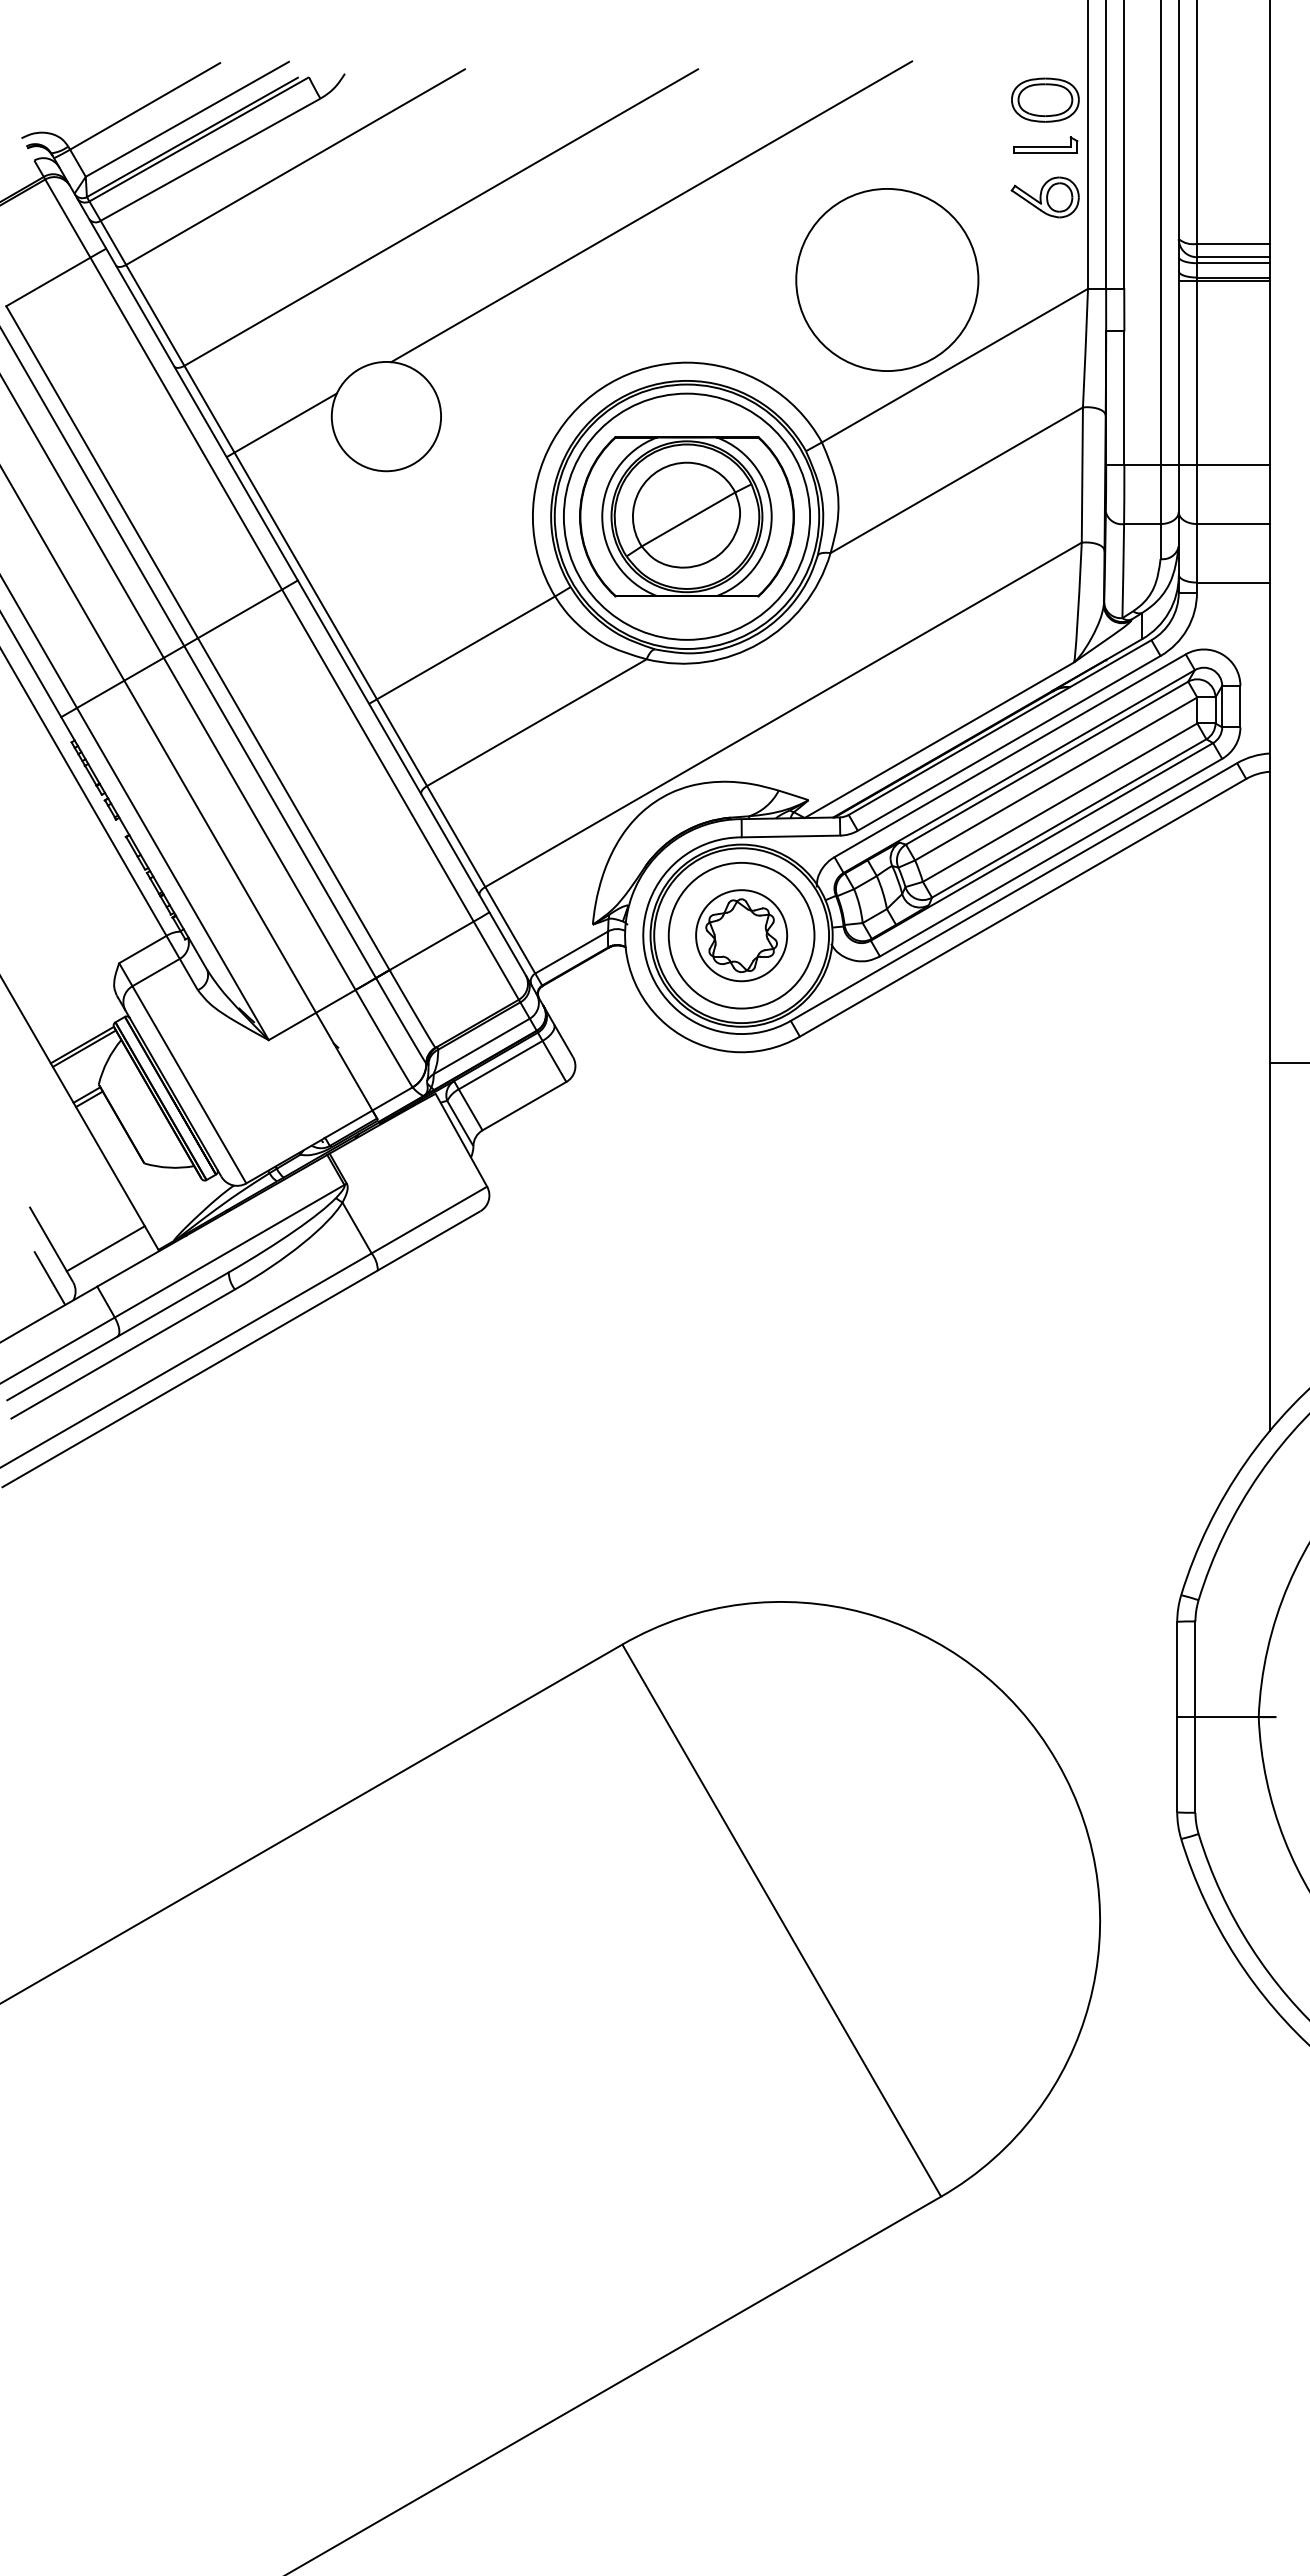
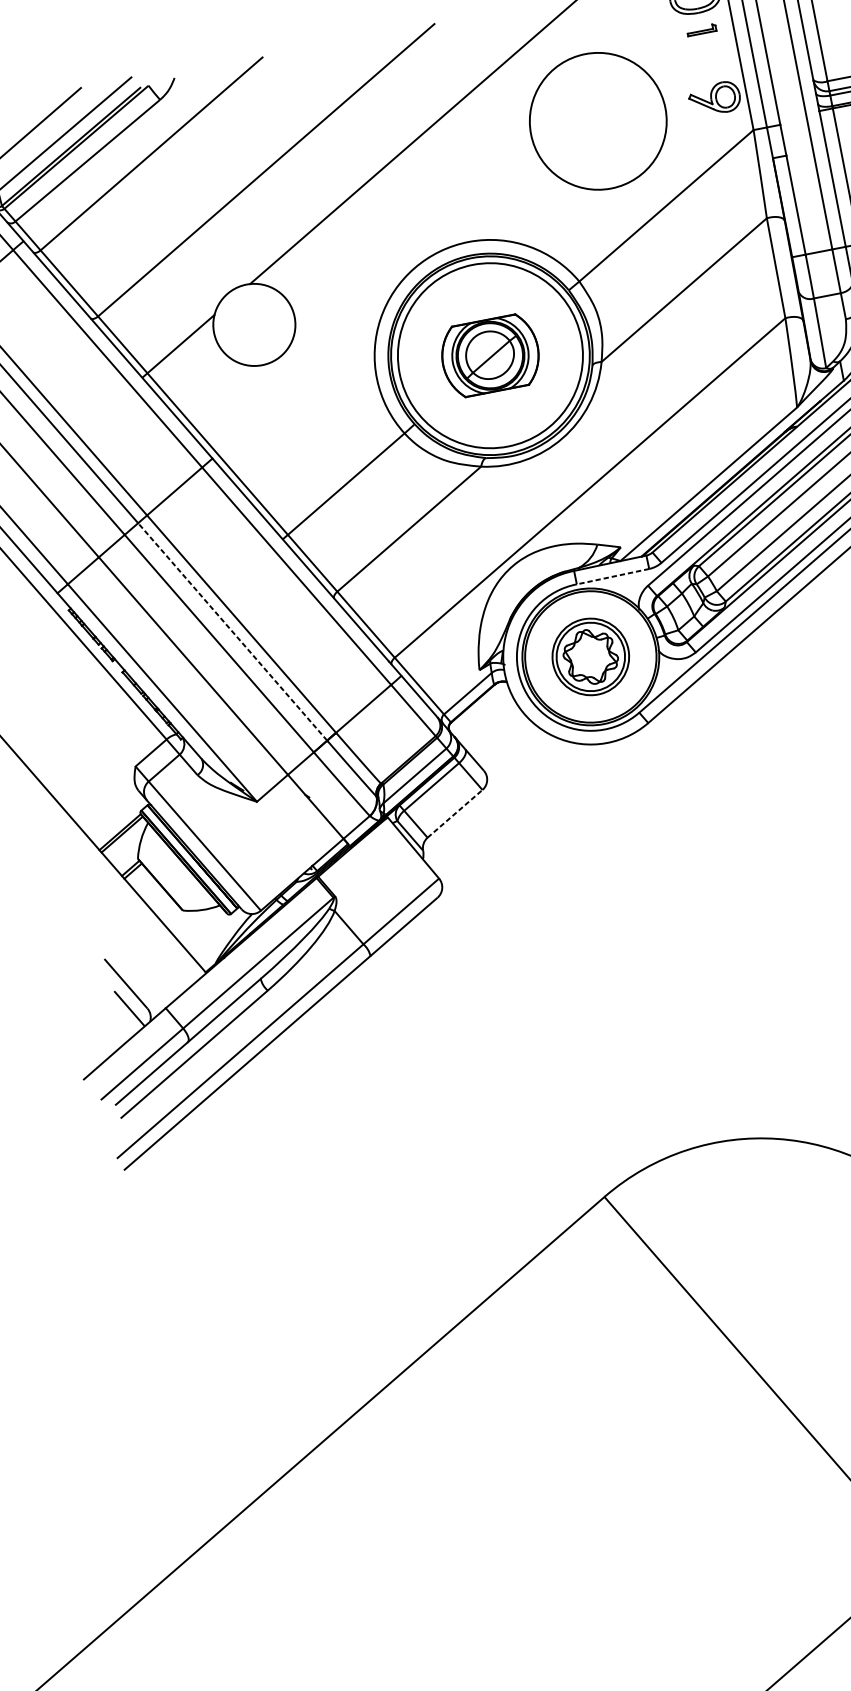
part: (1045, 144) -> (701, 29), size x0.6
part: (1044, 197) -> (714, 99), moved
circle: (887, 279) -> (598, 120), moved
part: (686, 516) -> (490, 355), size x0.6
line: (280, 812) -> (232, 632), solid -> dashed
line: (790, 836) -> (612, 576), solid -> dashed
circle: (741, 935) -> (590, 656), size x0.7
line: (524, 1105) -> (455, 813), solid -> dashed
line: (105, 1248) -> (166, 978), removed

